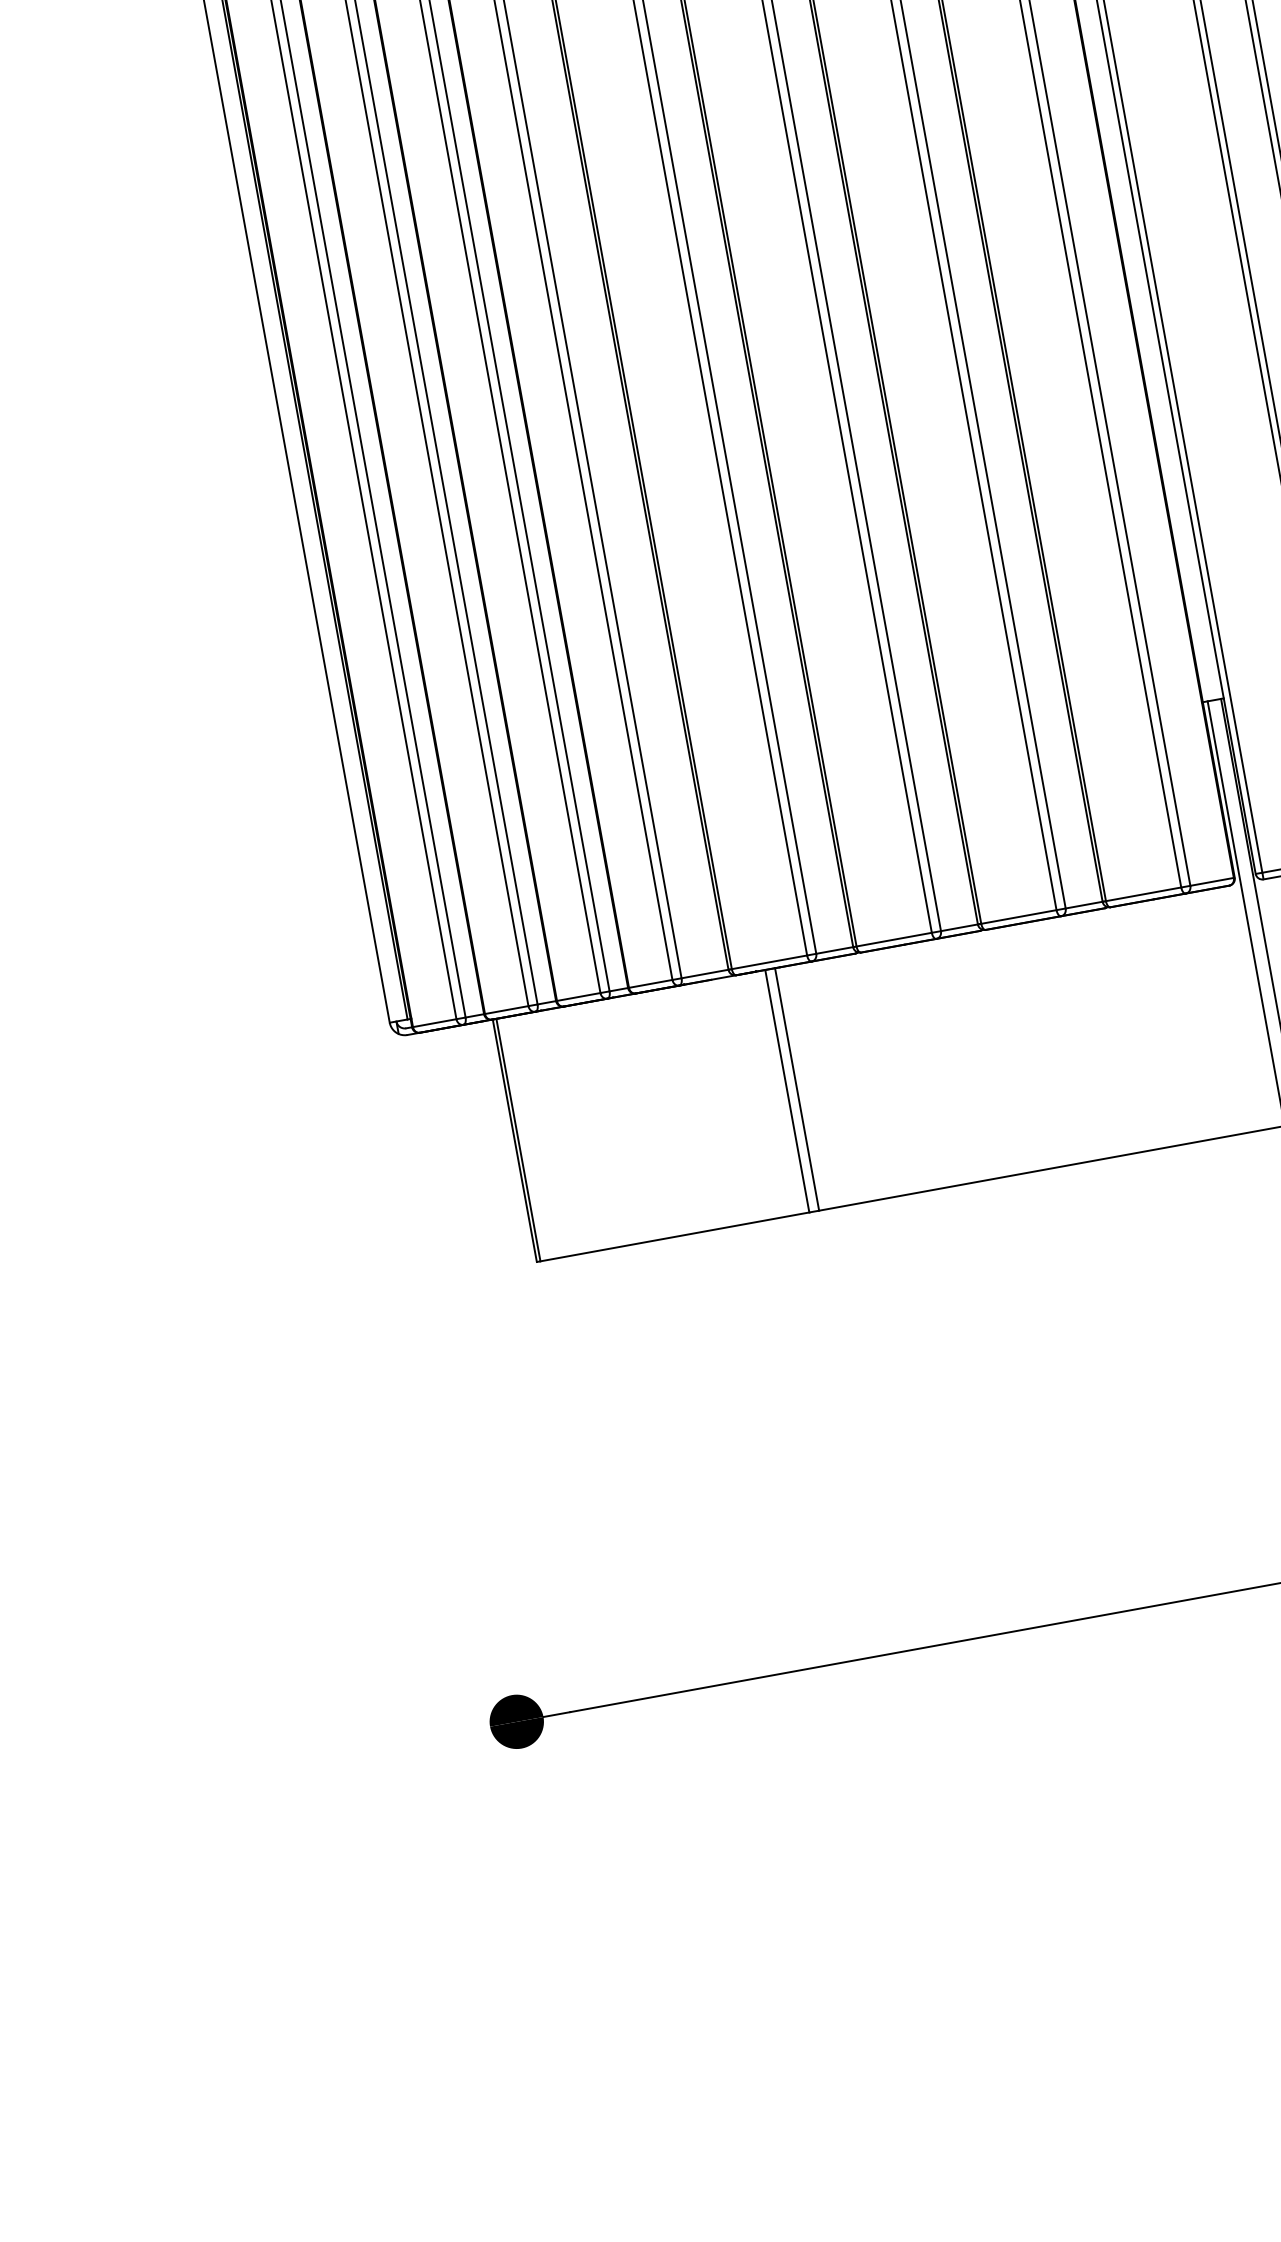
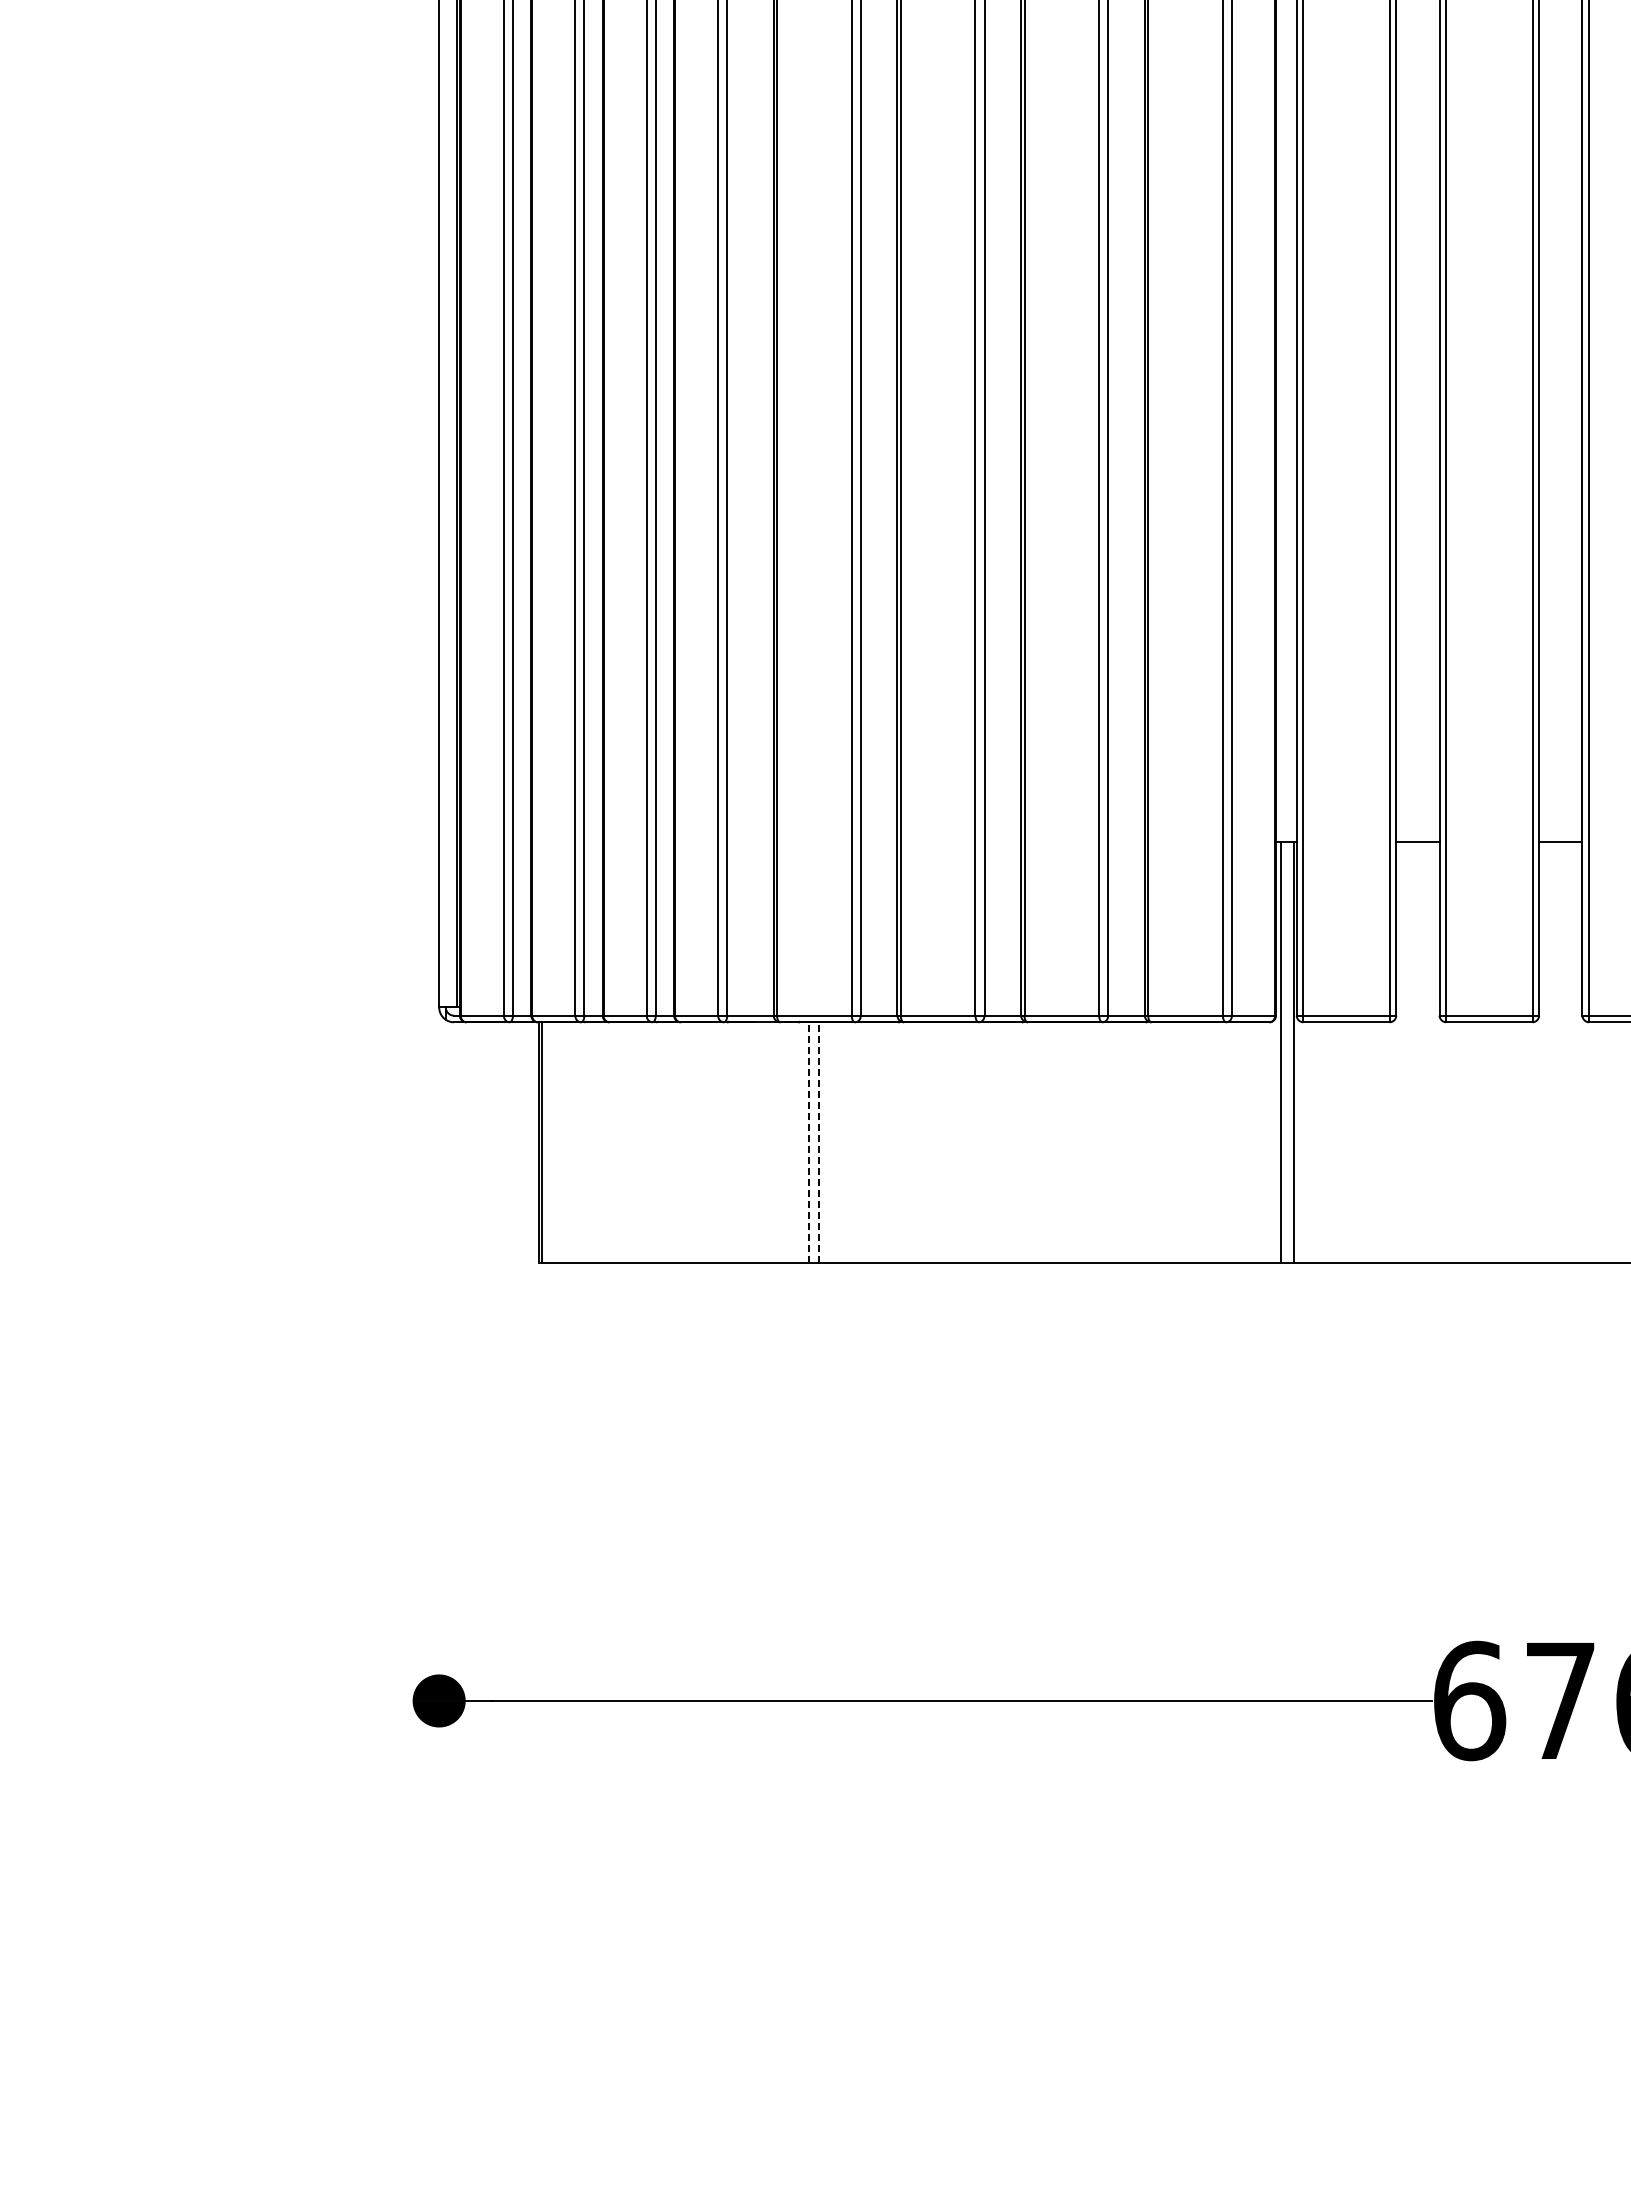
line: (796, 1089) -> (818, 1142), solid -> dashed
line: (787, 1091) -> (809, 1142), solid -> dashed

